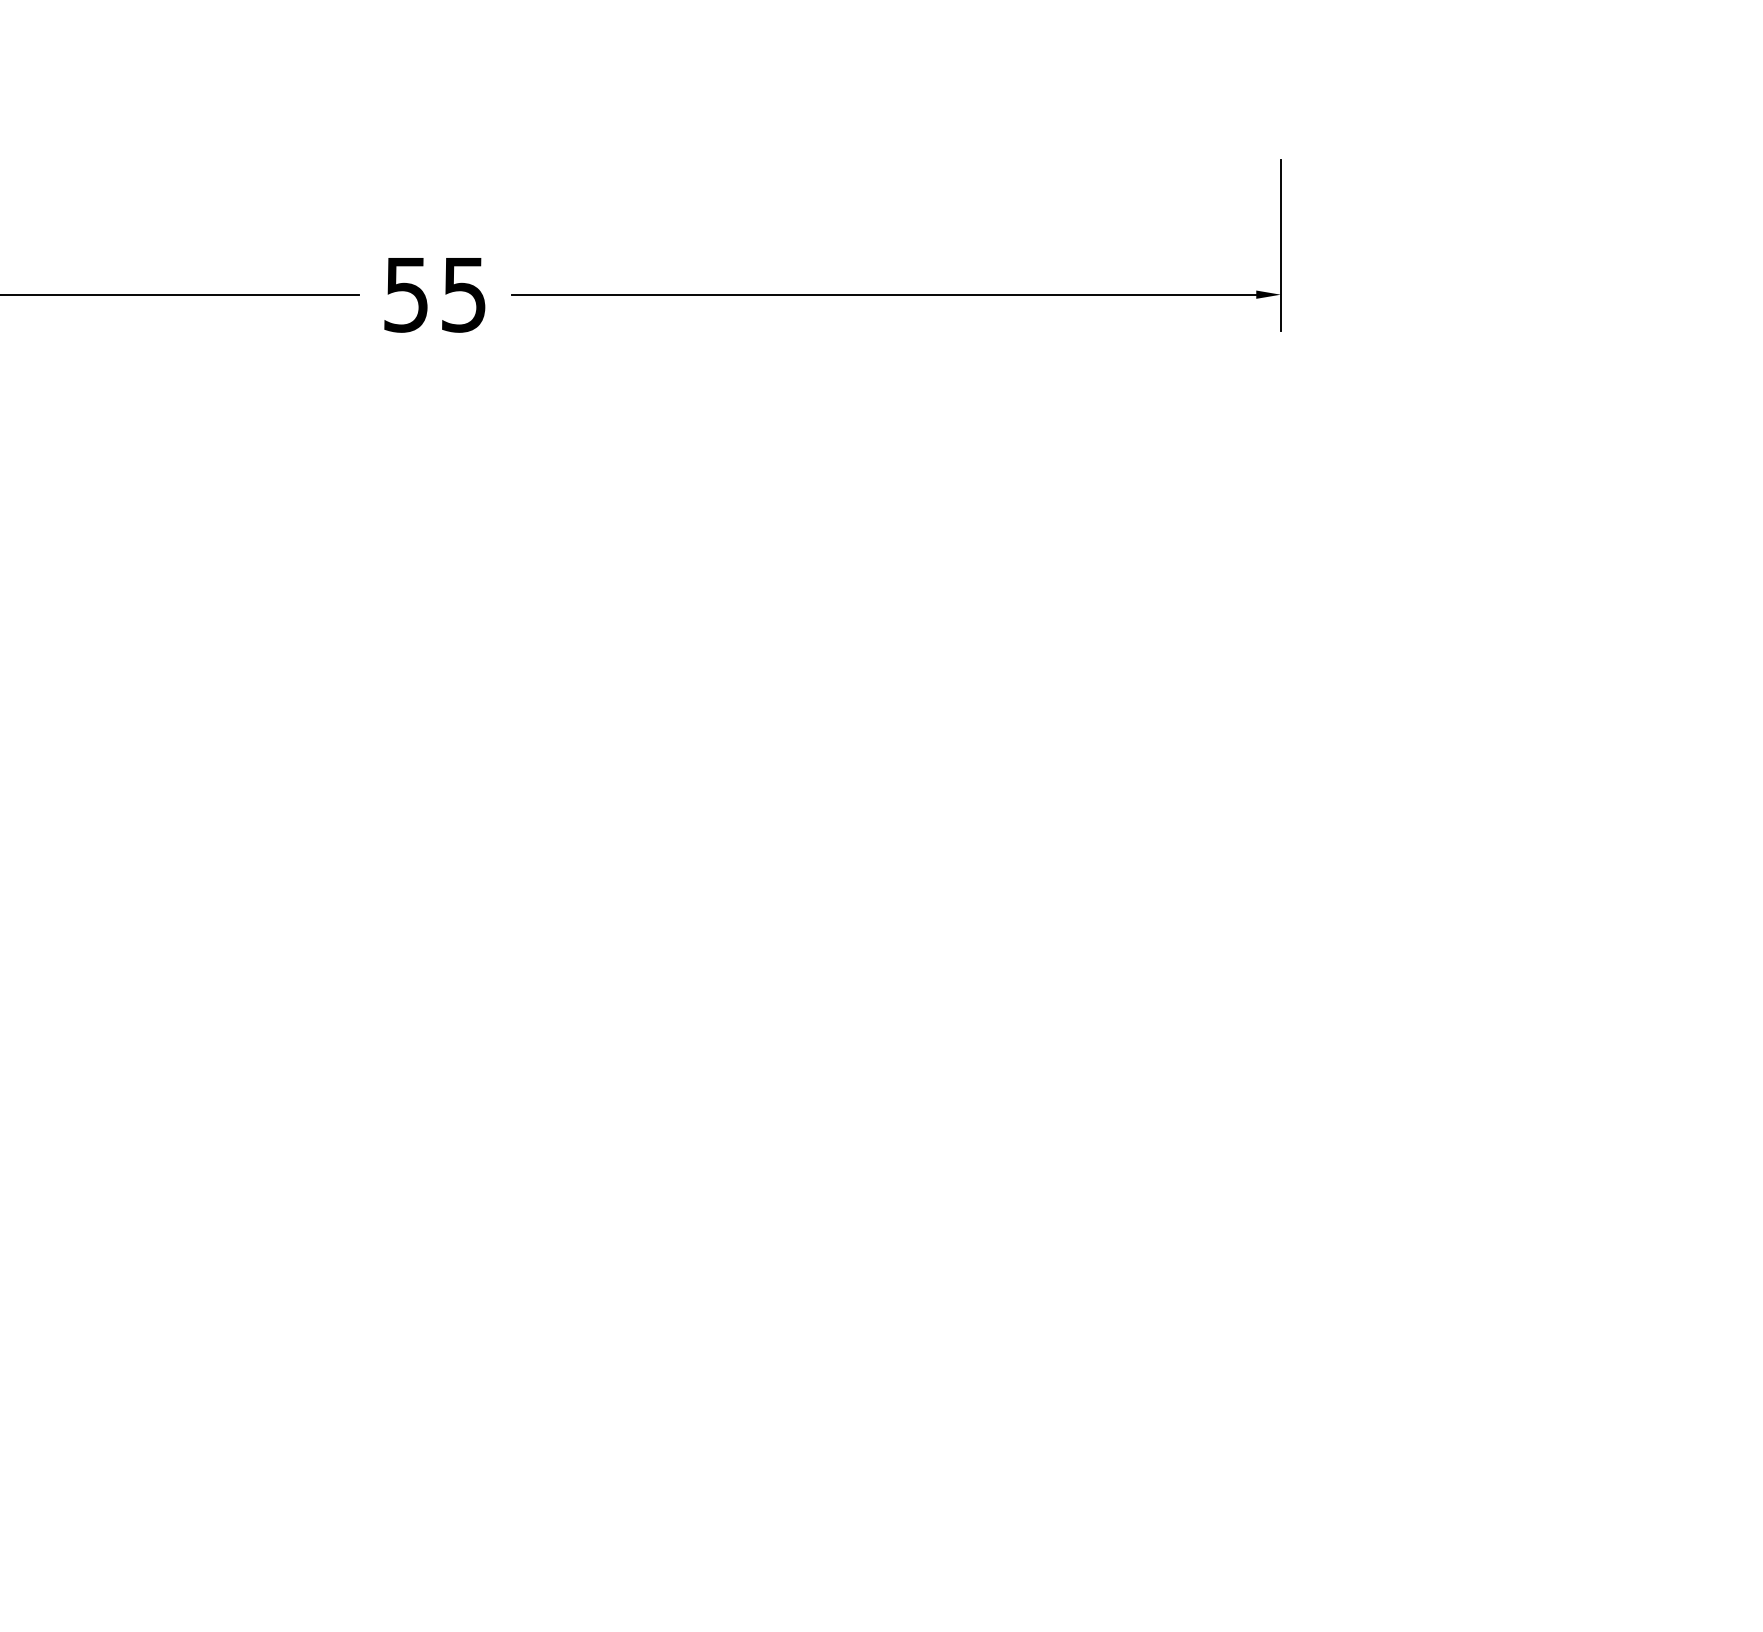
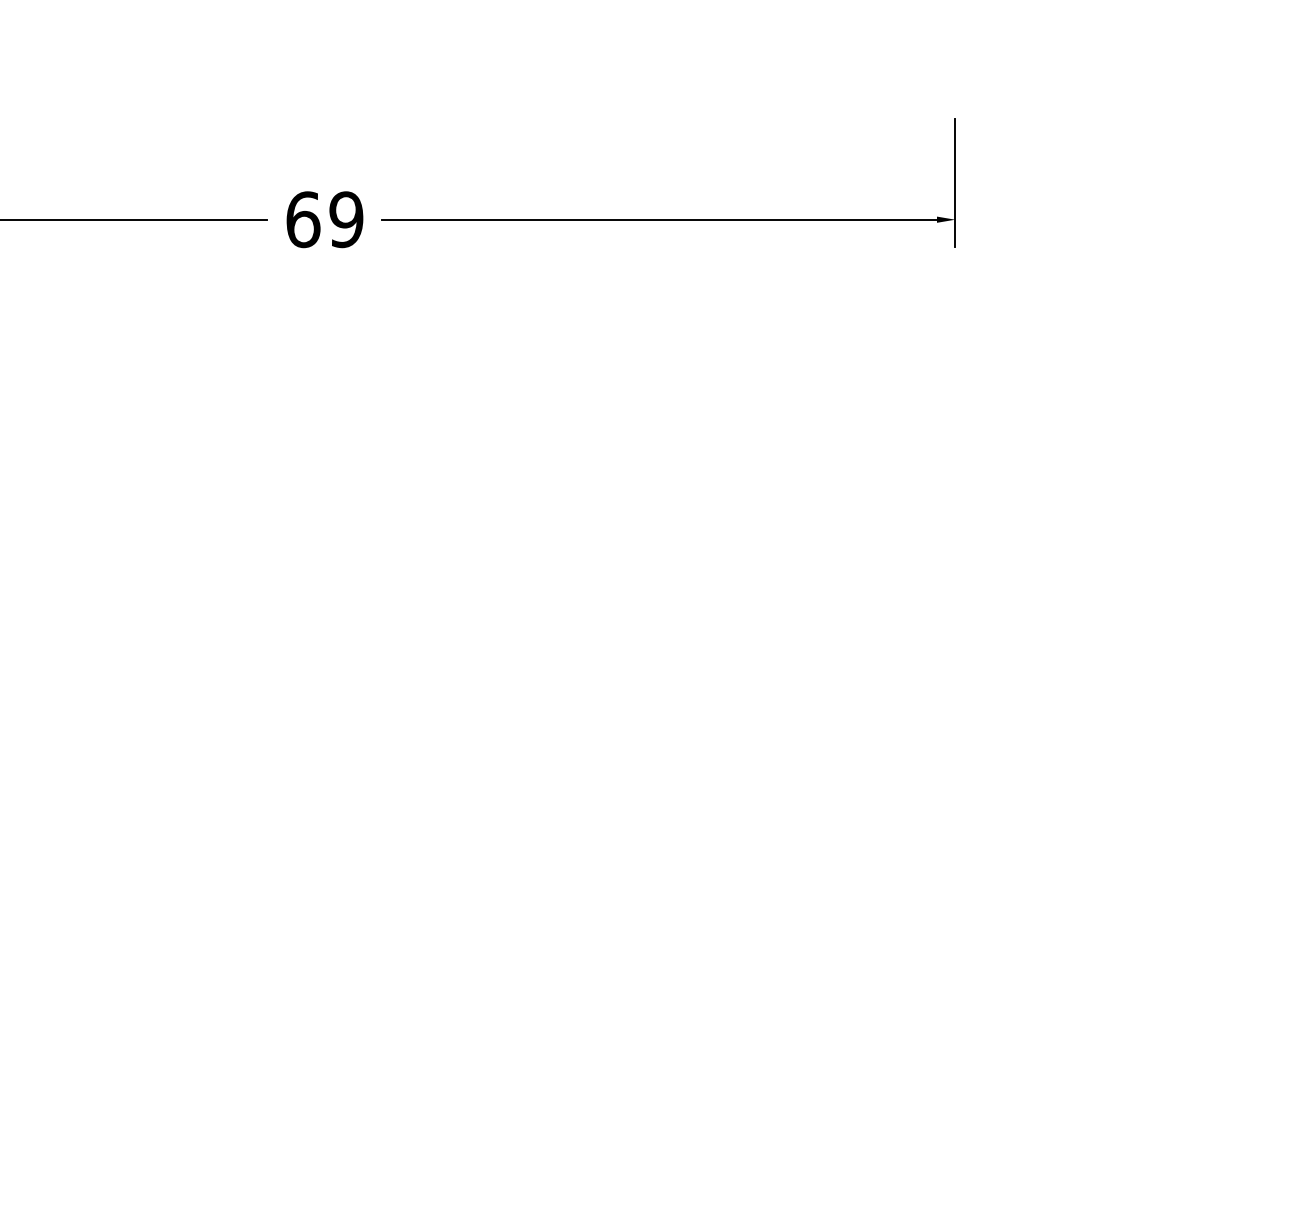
text: (435, 294) -> (324, 219), 55 -> 69

